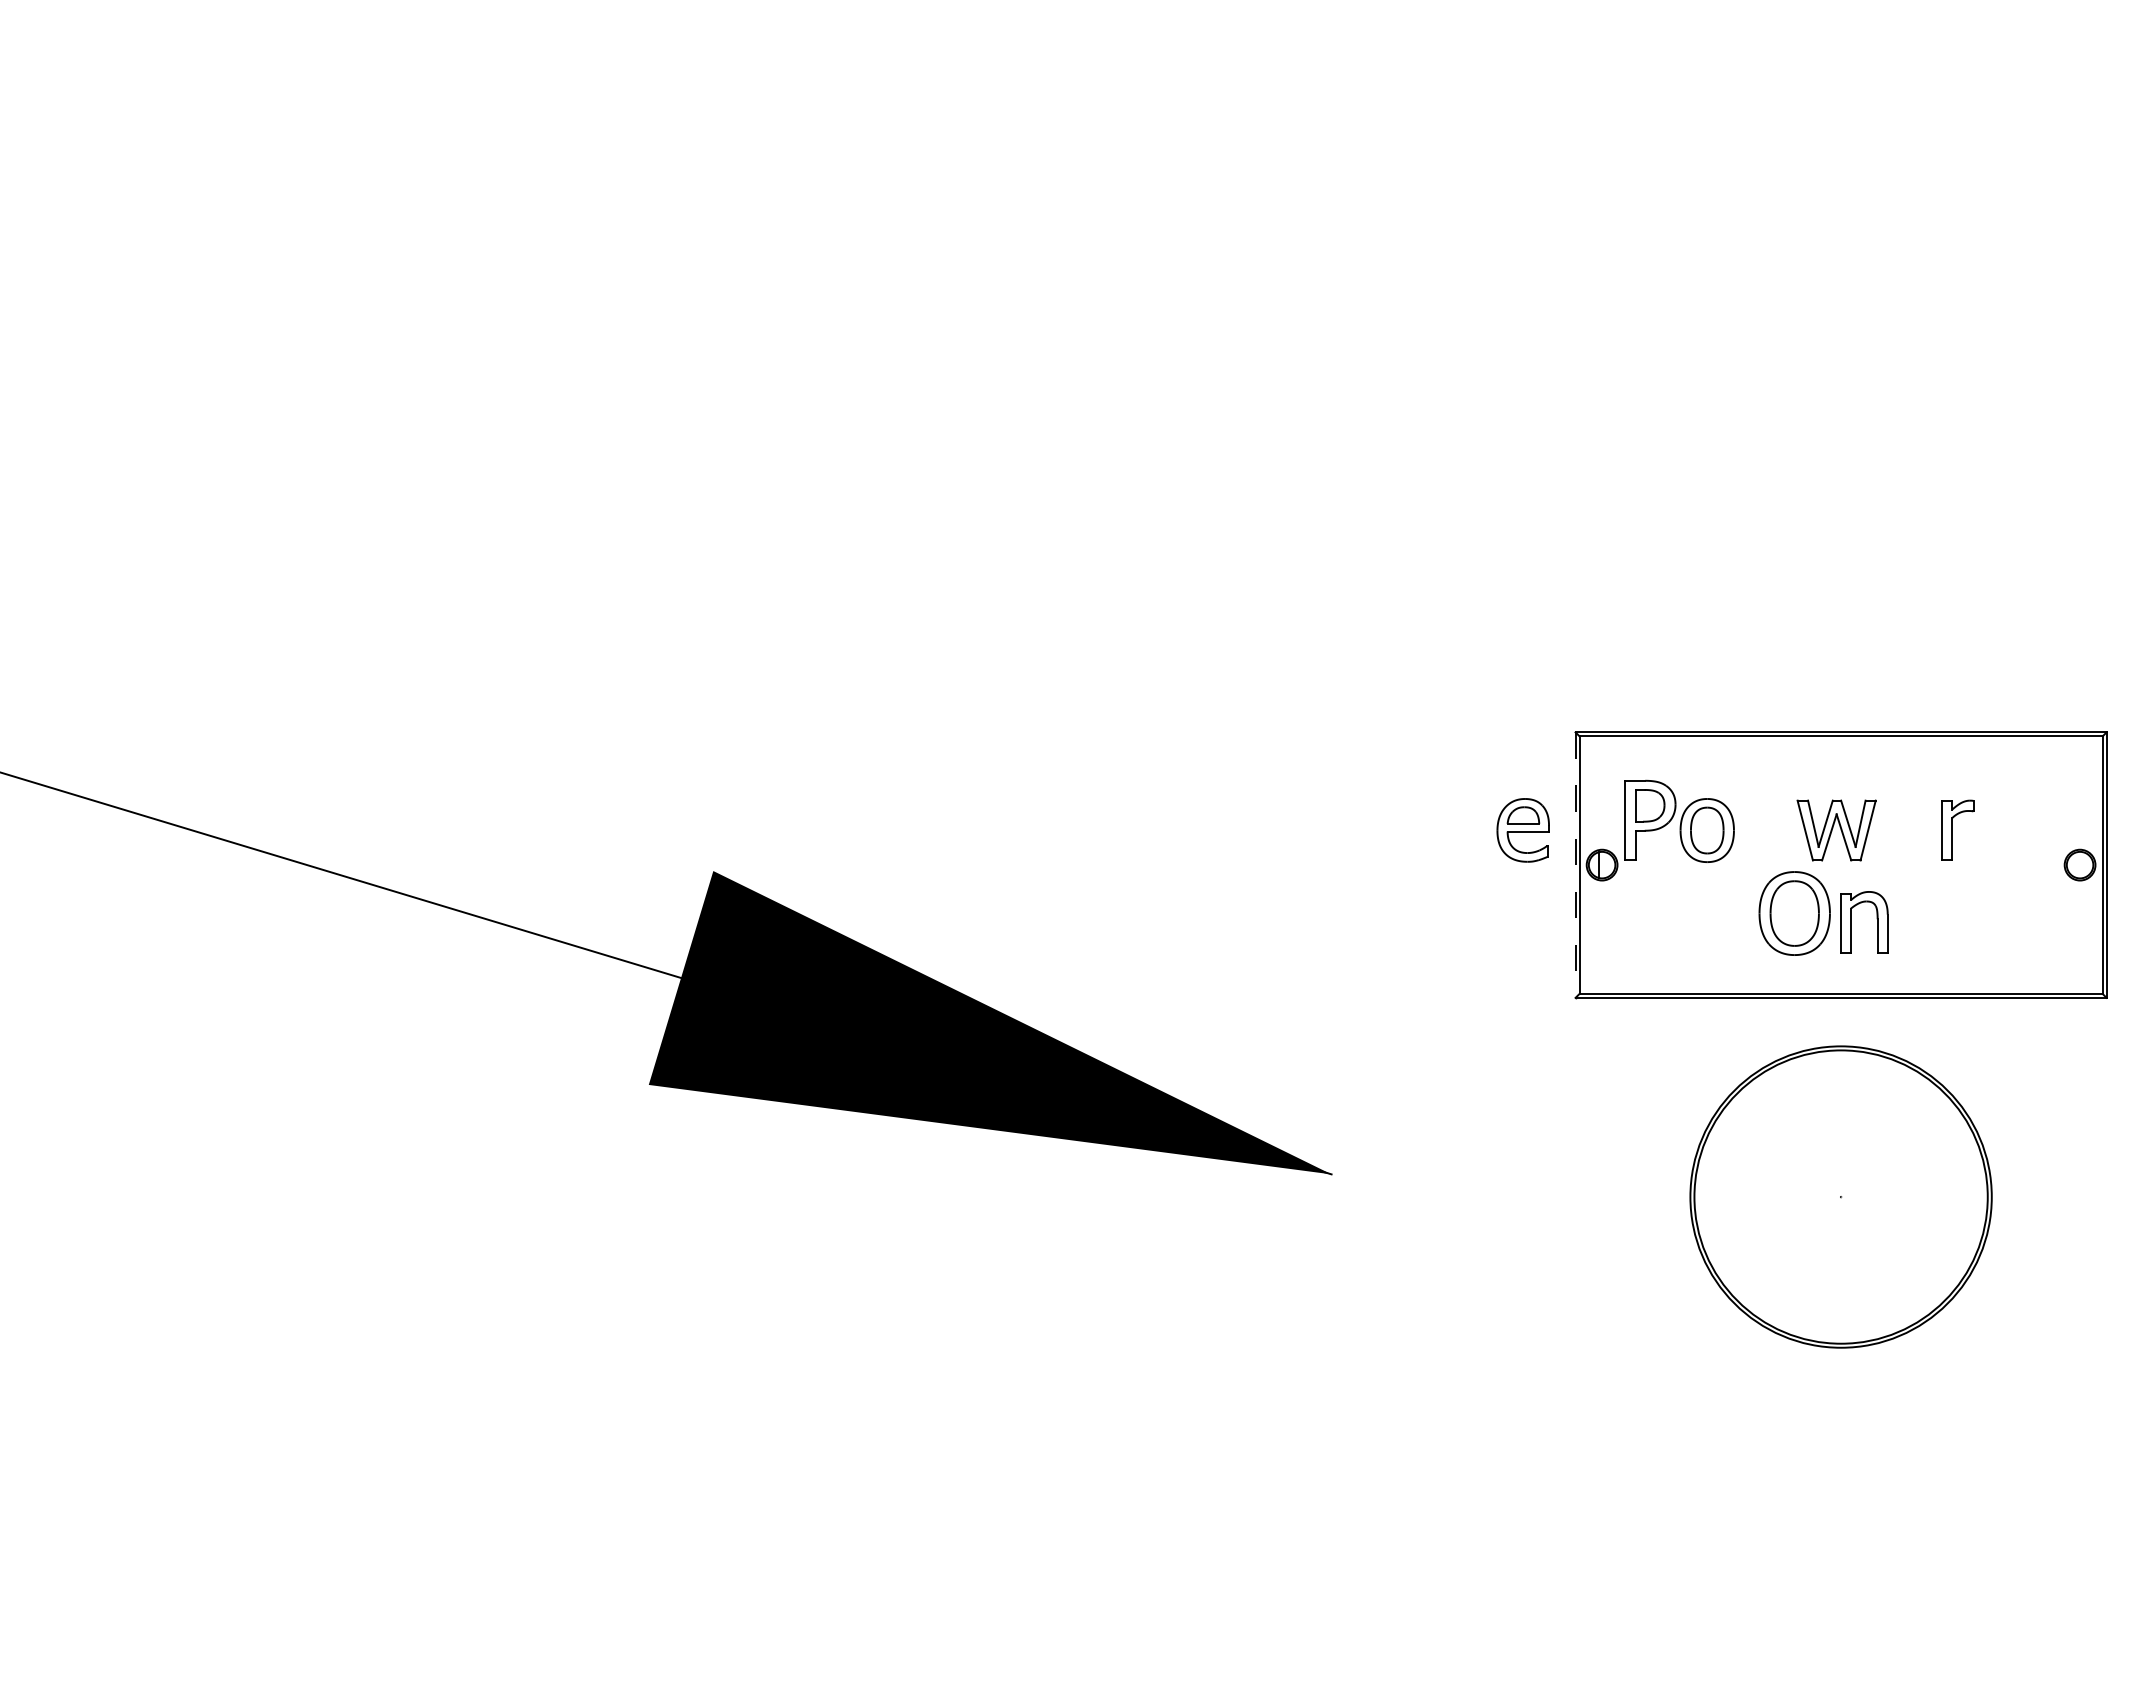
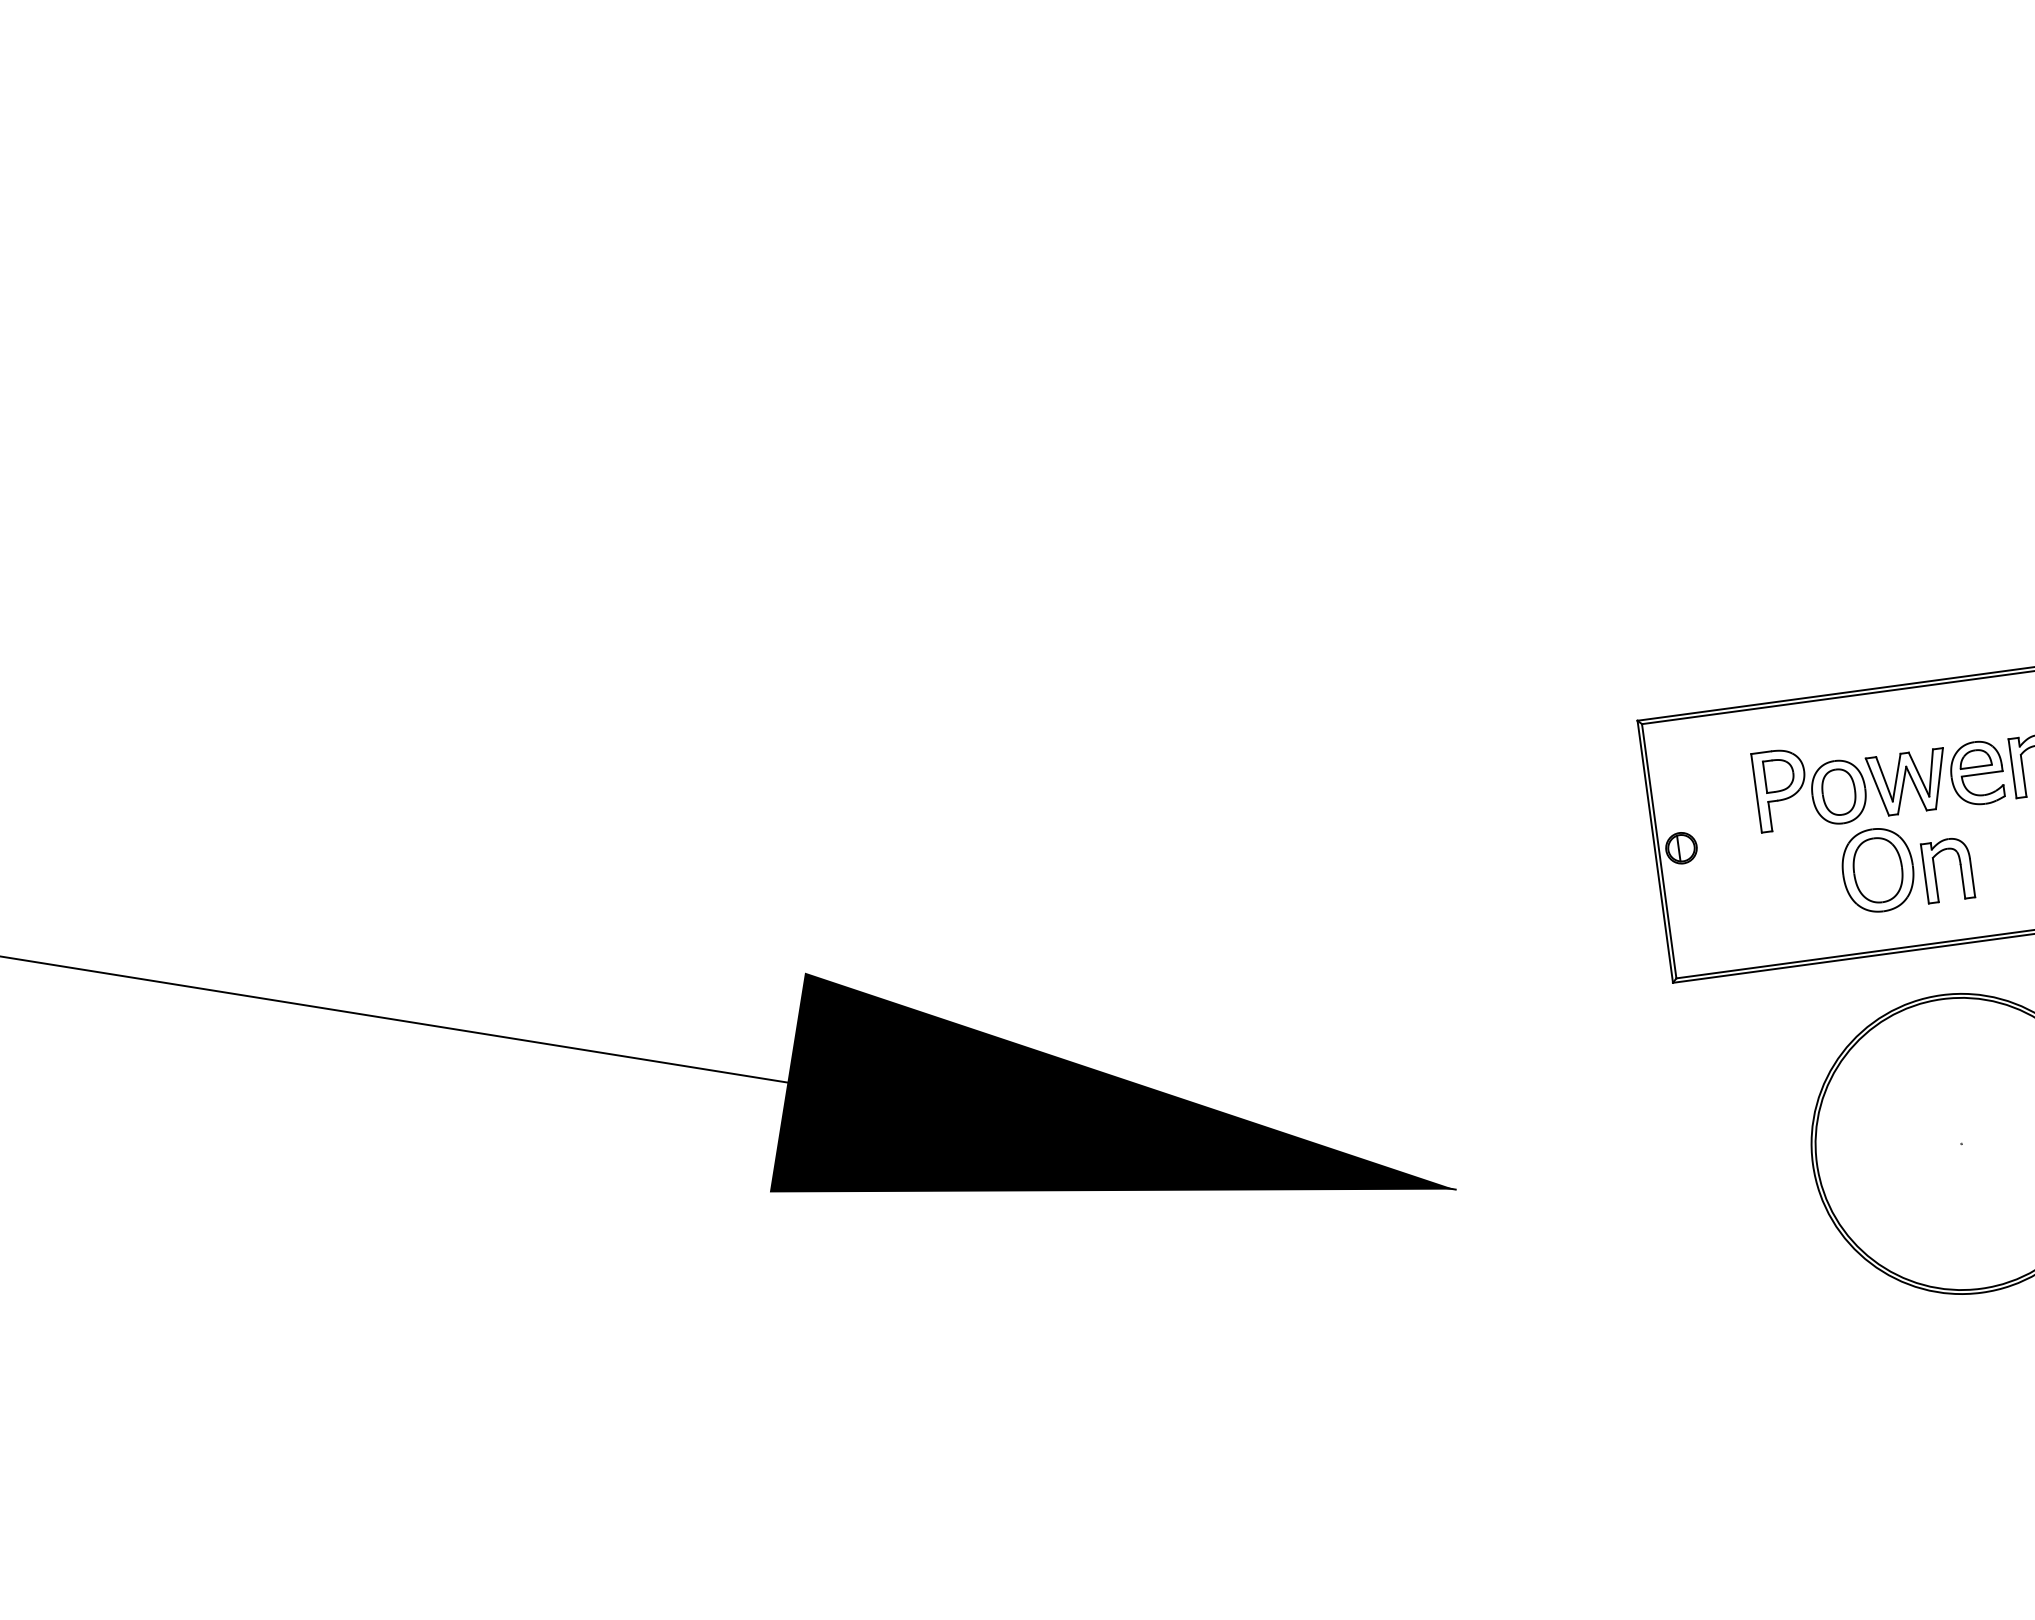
part: (1679, 820) -> (1810, 785), moved
part: (1522, 830) -> (1976, 773), moved
line: (1575, 865) -> (1655, 852), dashed -> solid

